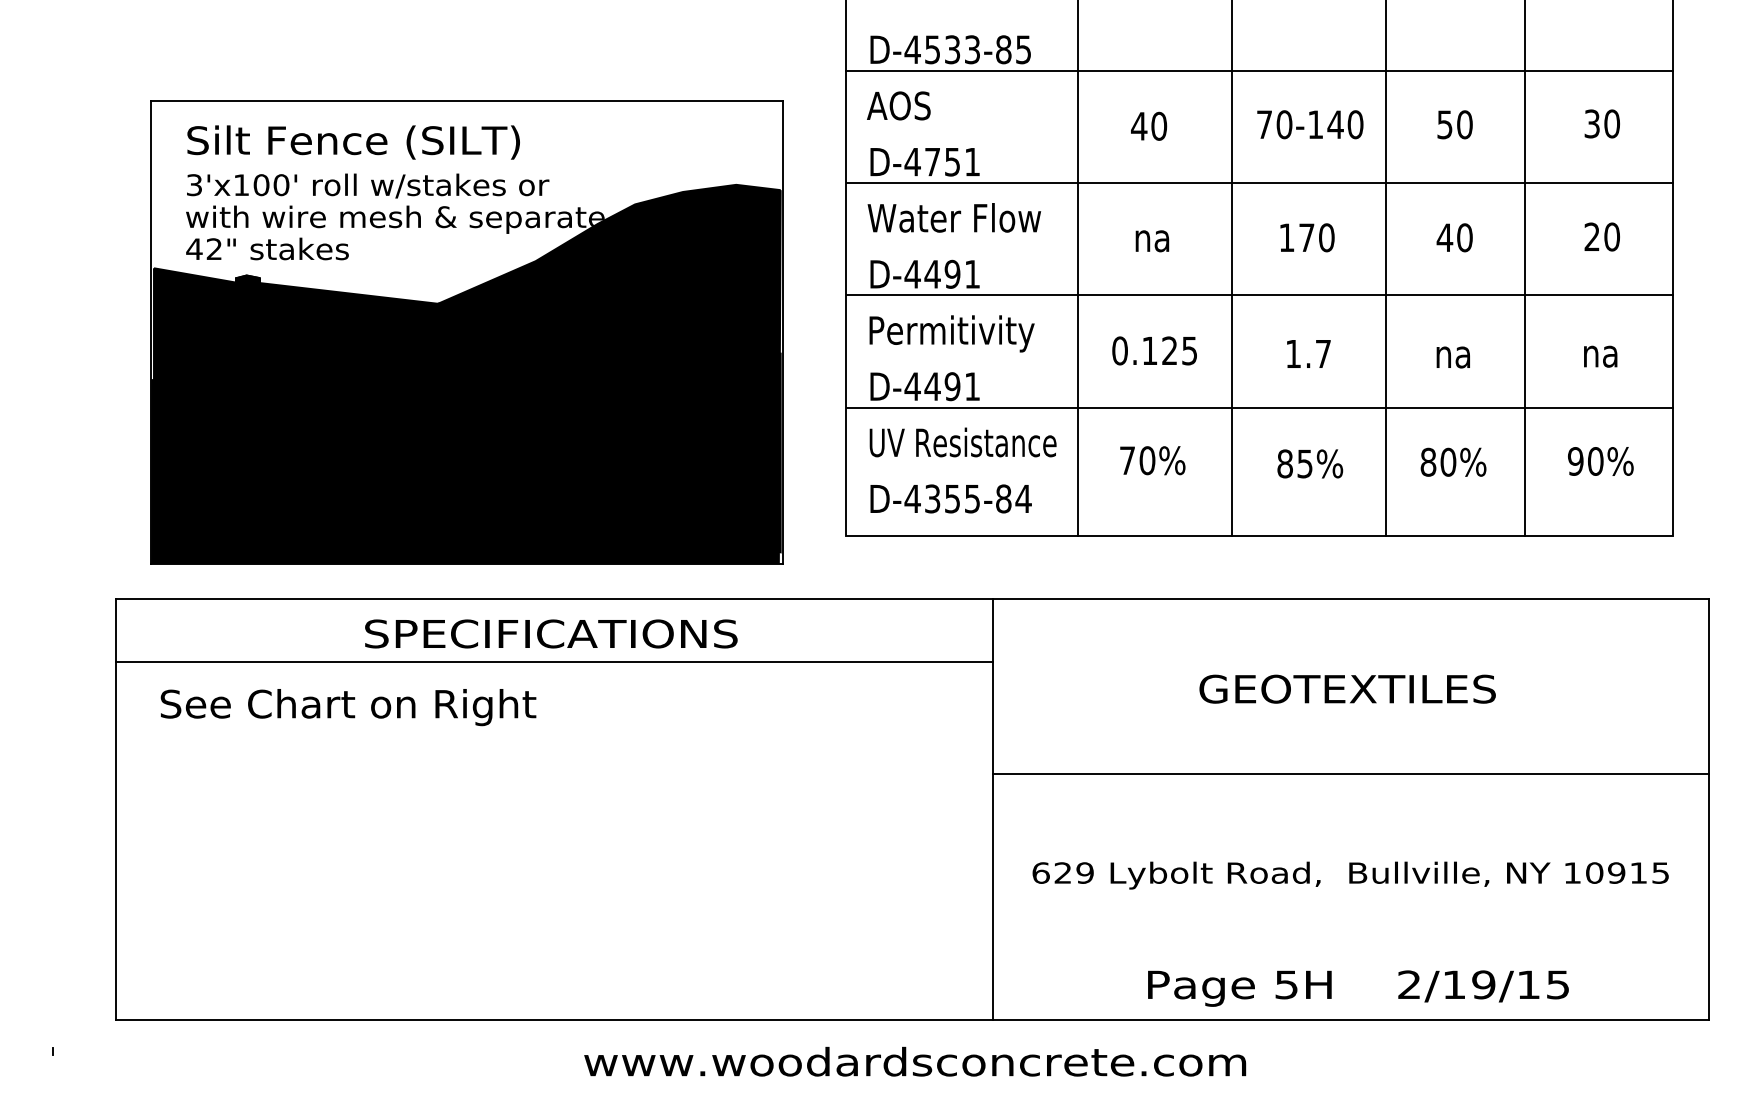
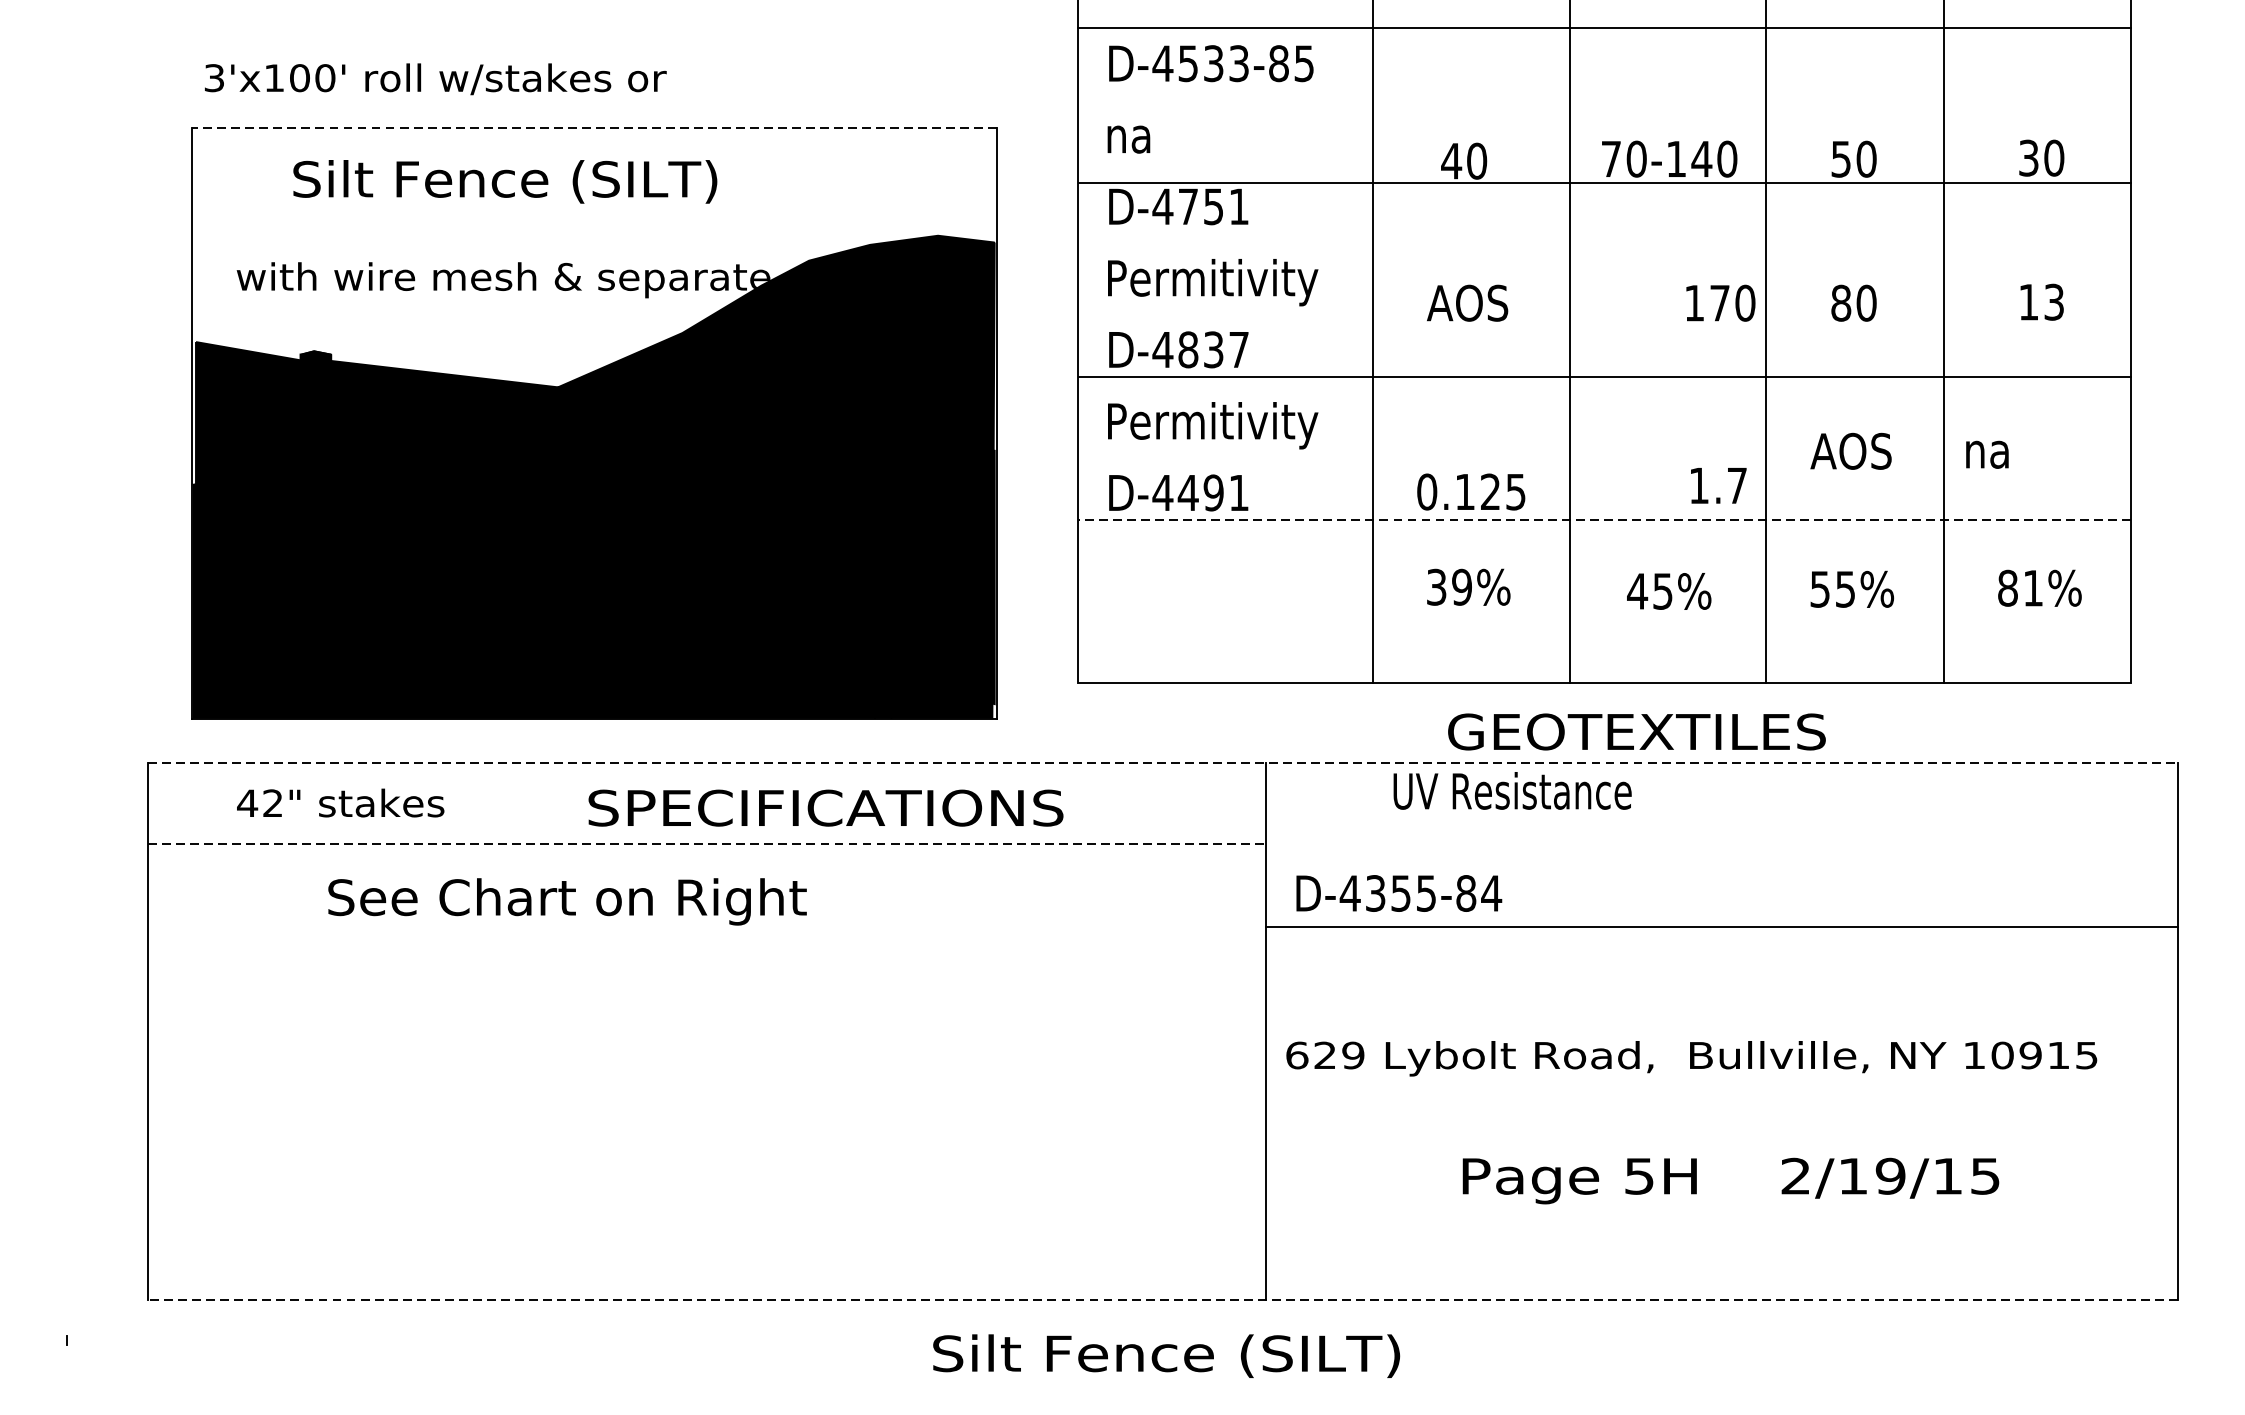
line: (1258, 70) -> (1603, 27), moved
line: (466, 100) -> (594, 128), solid -> dashed
text: (898, 105) -> (1144, 134), AOS -> na
text: (353, 142) -> (505, 181), moved
line: (1259, 183) -> (1604, 183), moved
text: (368, 185) -> (436, 78), moved
text: (954, 221) -> (1216, 282), Water Flow -> Permitivity
text: (1601, 236) -> (2040, 301), 20 -> 13
text: (1151, 237) -> (1467, 302), na -> AOS
text: (1307, 237) -> (1720, 302), moved
text: (1444, 237) -> (1840, 302), 40 -> 80
text: (267, 248) -> (340, 802), moved
text: (951, 273) -> (1212, 348), D-4491 -> D-4837
text: (1154, 350) -> (1471, 491), moved
text: (1308, 353) -> (1718, 485), moved
text: (1452, 353) -> (1850, 450), na -> AOS
text: (1600, 356) -> (1987, 454), moved
line: (1259, 407) -> (1604, 519), solid -> dashed
text: (962, 442) -> (1511, 790), moved
text: (1137, 460) -> (1449, 587), 70% -> 39%
text: (1438, 461) -> (1832, 588), 80% -> 55%
text: (1585, 461) -> (2020, 588), 90% -> 81%
text: (1284, 463) -> (1636, 590), 85% -> 45%
text: (950, 498) -> (1398, 892), moved
line: (912, 598) -> (1162, 762), solid -> dashed
text: (551, 633) -> (826, 807), moved
line: (554, 662) -> (706, 844), solid -> dashed
text: (1347, 688) -> (1636, 731), moved
text: (348, 707) -> (567, 901), moved
line: (1351, 774) -> (1722, 927), moved
text: (1350, 875) -> (1691, 1058), moved
text: (1358, 988) -> (1731, 1180), moved
line: (912, 1019) -> (1162, 1299), solid -> dashed
text: (915, 1063) -> (1166, 1355), www.woodardsconcrete.com -> Silt Fence (SILT)

